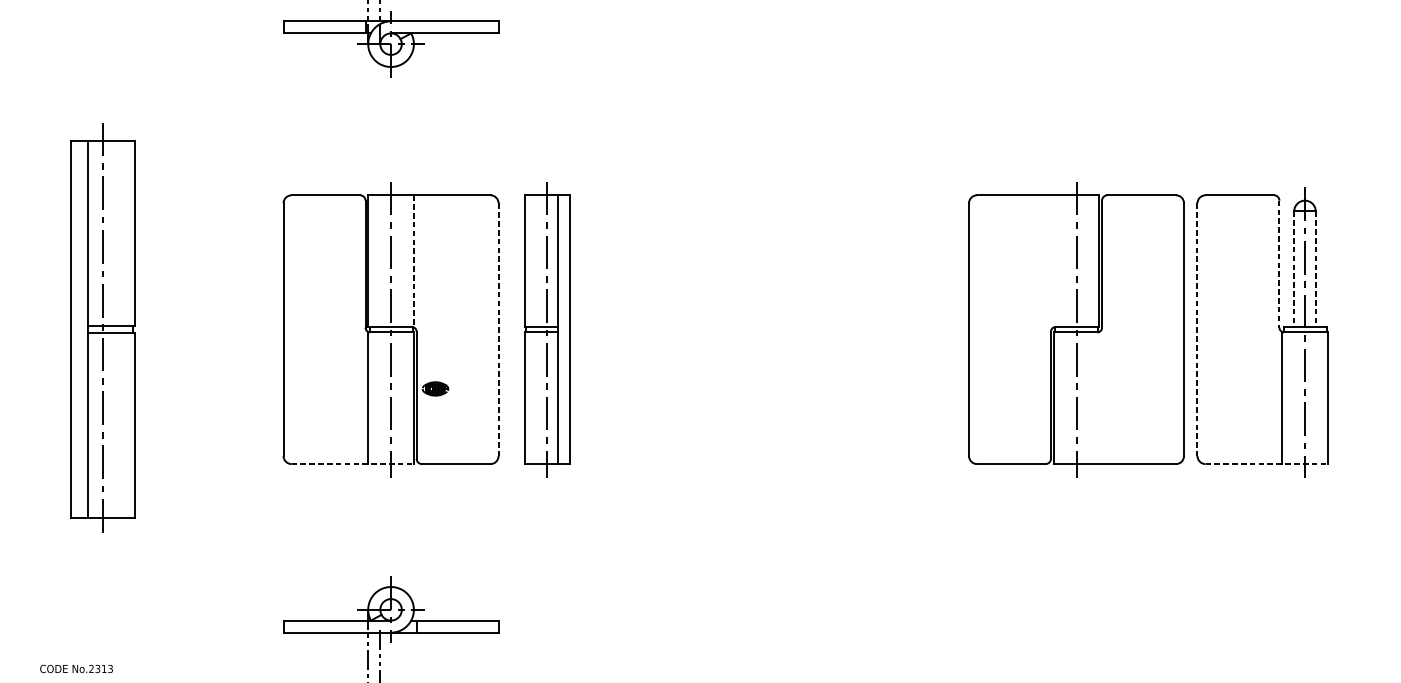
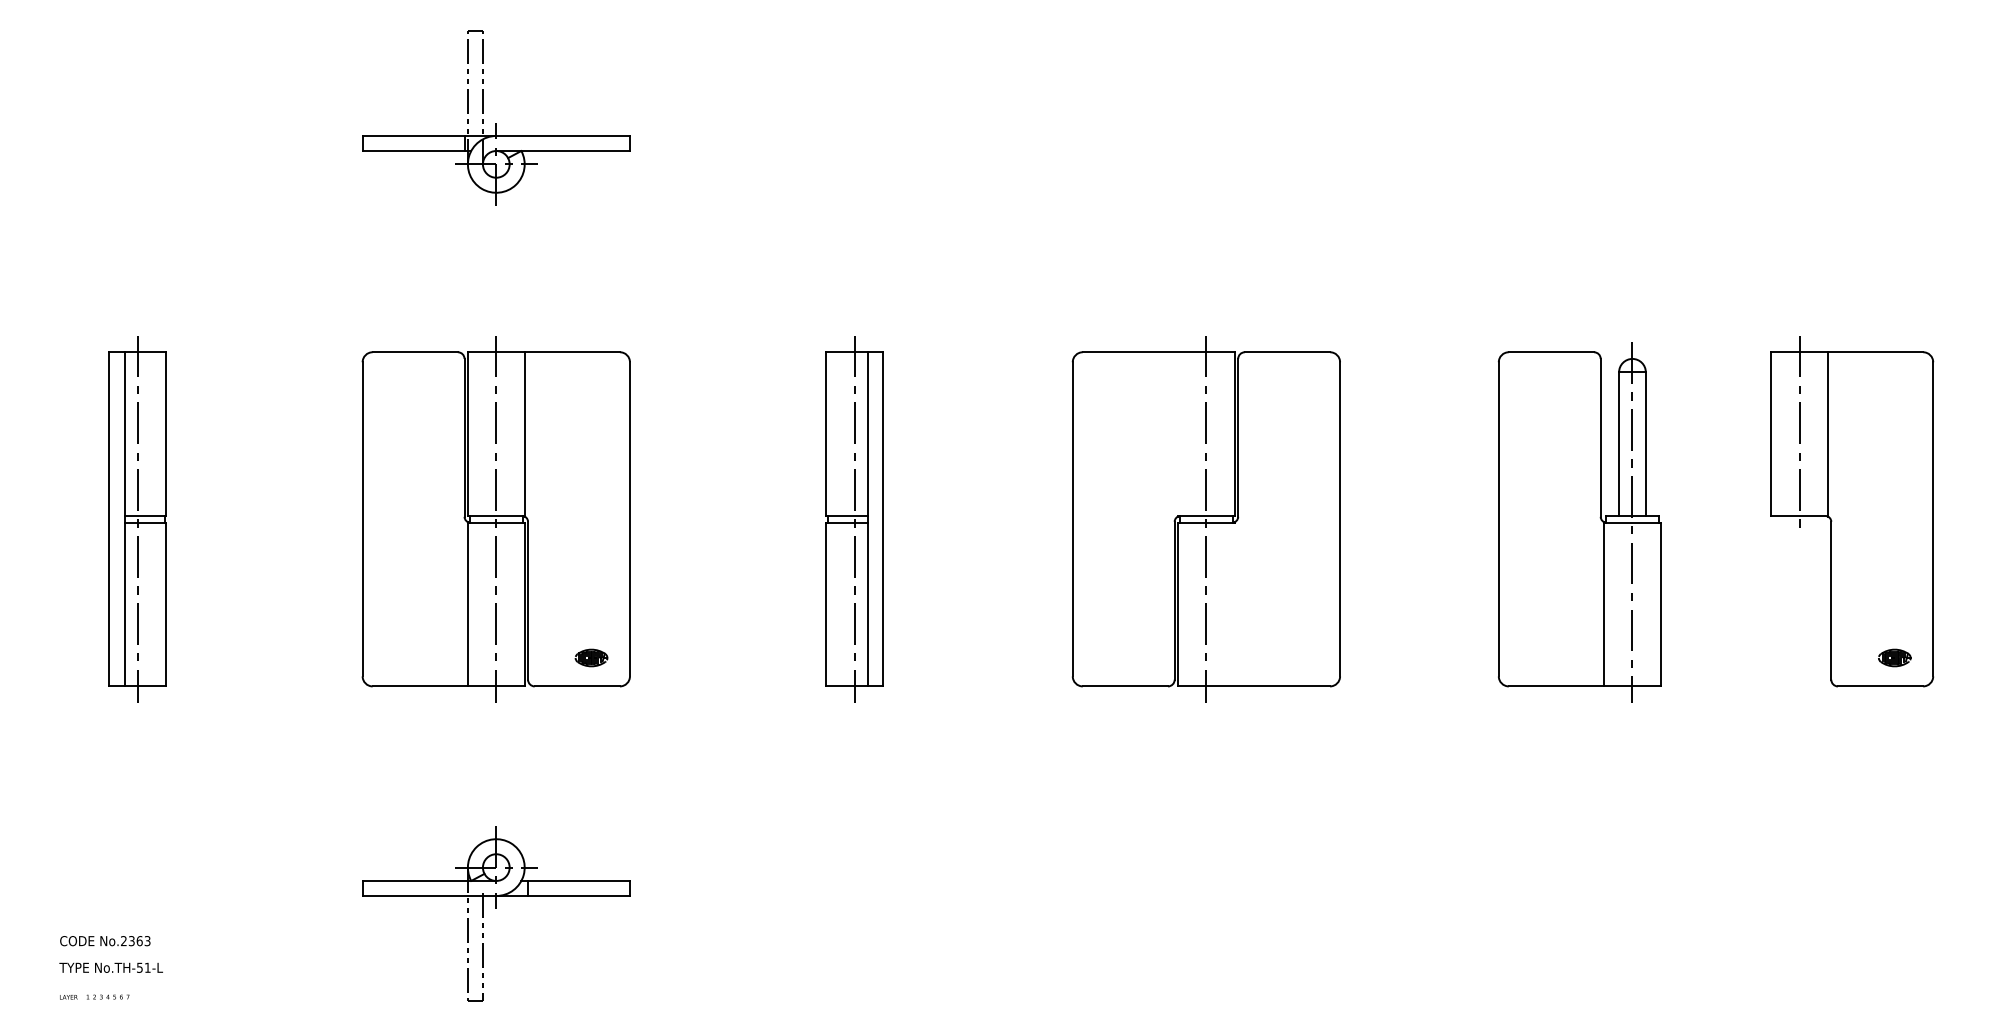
line: (413, 261) -> (524, 434), dashed -> solid
line: (1279, 263) -> (1600, 437), dashed -> solid
line: (1294, 269) -> (1619, 444), dashed -> solid
line: (1315, 269) -> (1645, 444), dashed -> solid
part: (102, 329) -> (137, 519), size x0.71
line: (498, 329) -> (629, 519), dashed -> solid
part: (547, 329) -> (854, 519), moved
part: (1075, 329) -> (1205, 519), moved
line: (1197, 329) -> (1498, 519), dashed -> solid
part: (435, 388) -> (591, 657), moved
line: (353, 464) -> (449, 686), dashed -> solid
line: (1267, 464) -> (1585, 686), dashed -> solid
text: (104, 669) -> (139, 941), No.2313 -> No.2363

